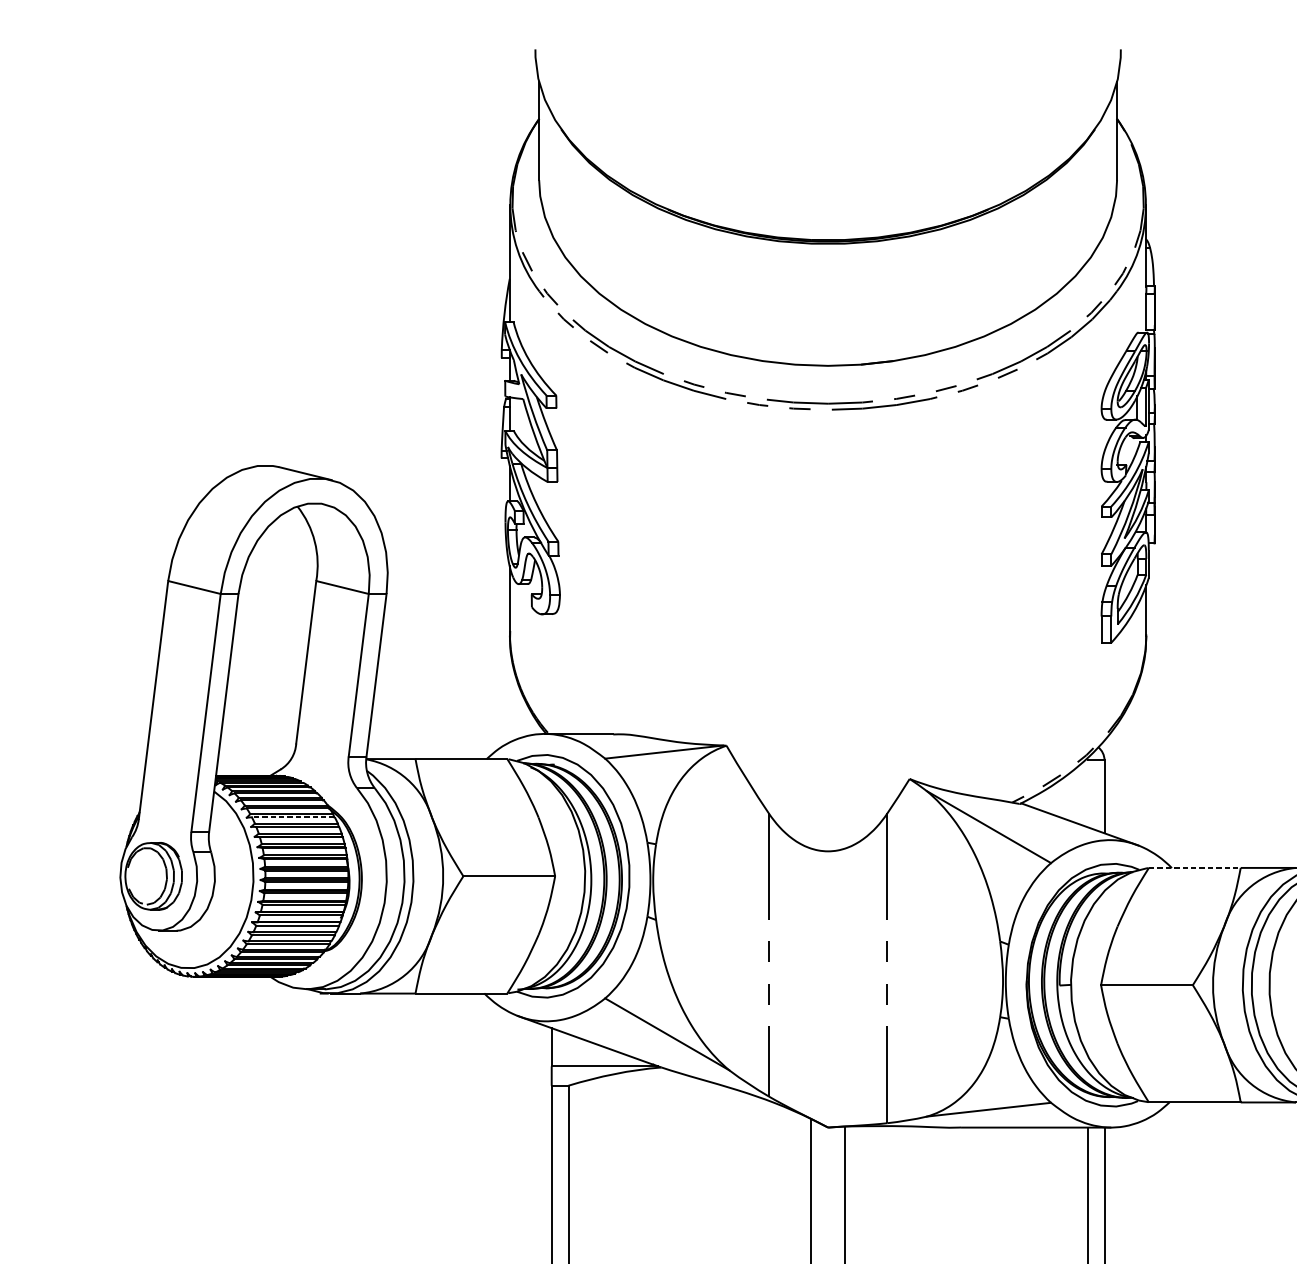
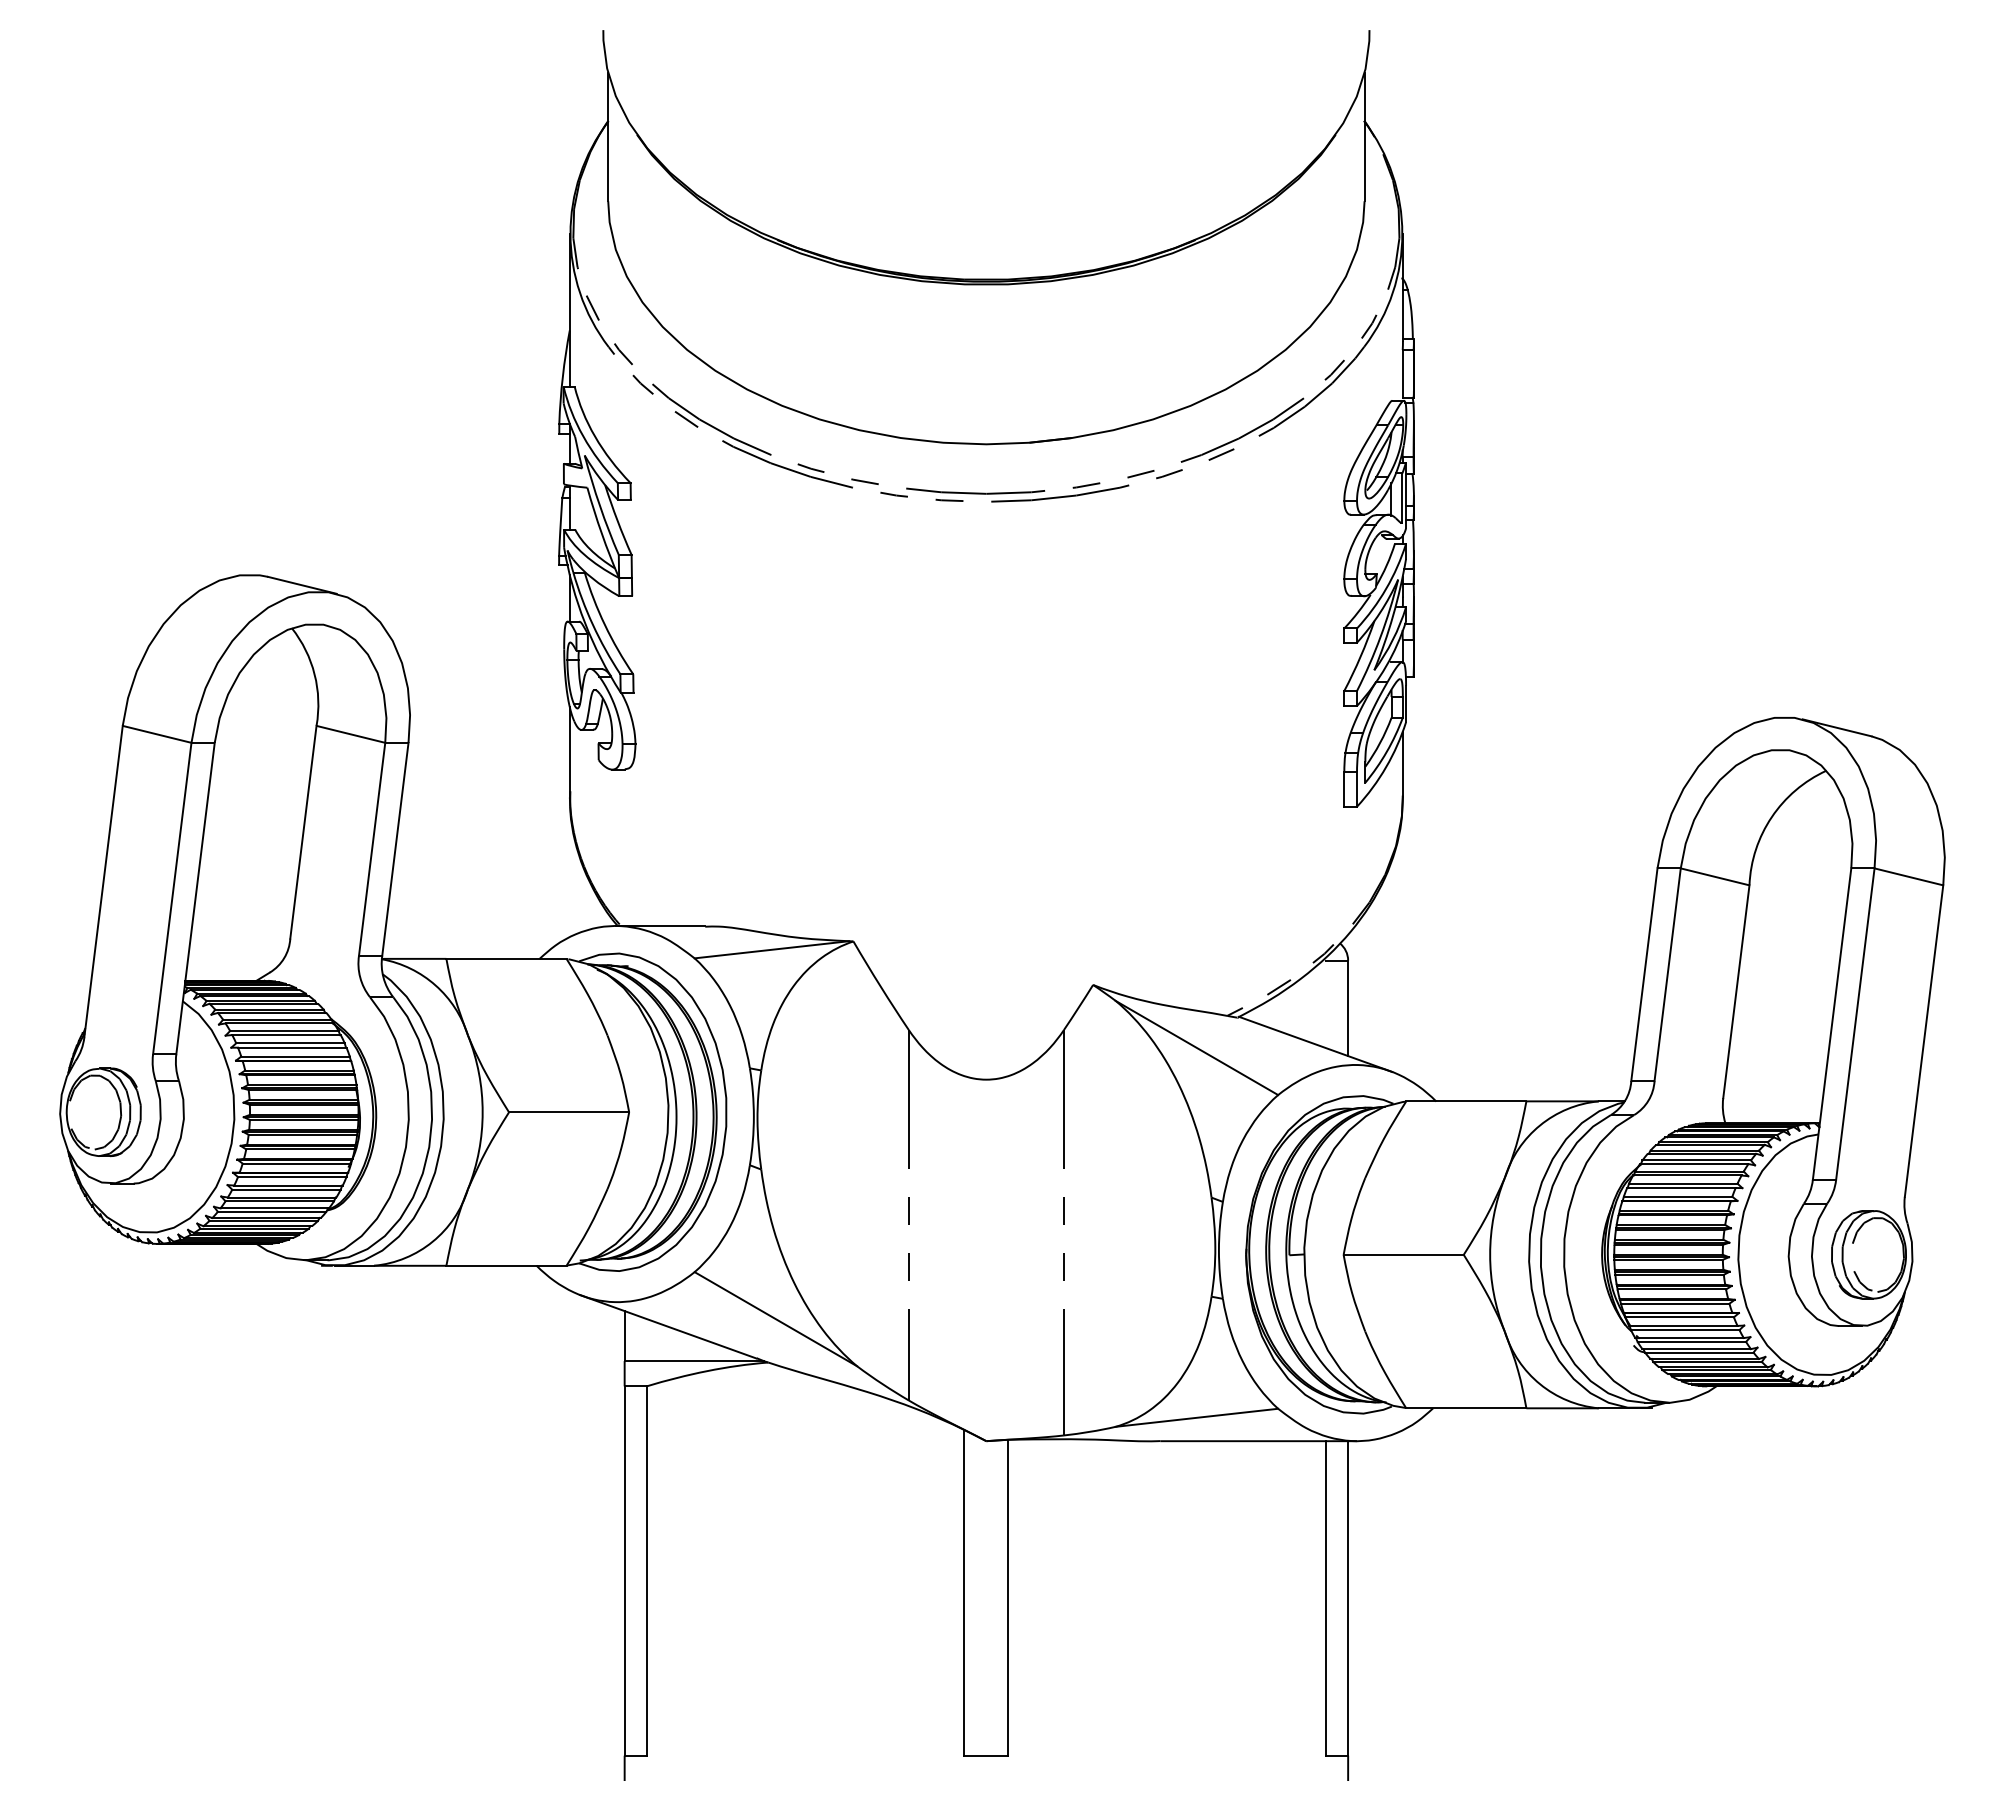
line: (293, 817) -> (286, 1035), dashed -> solid
line: (1194, 868) -> (1466, 1101), dashed -> solid

